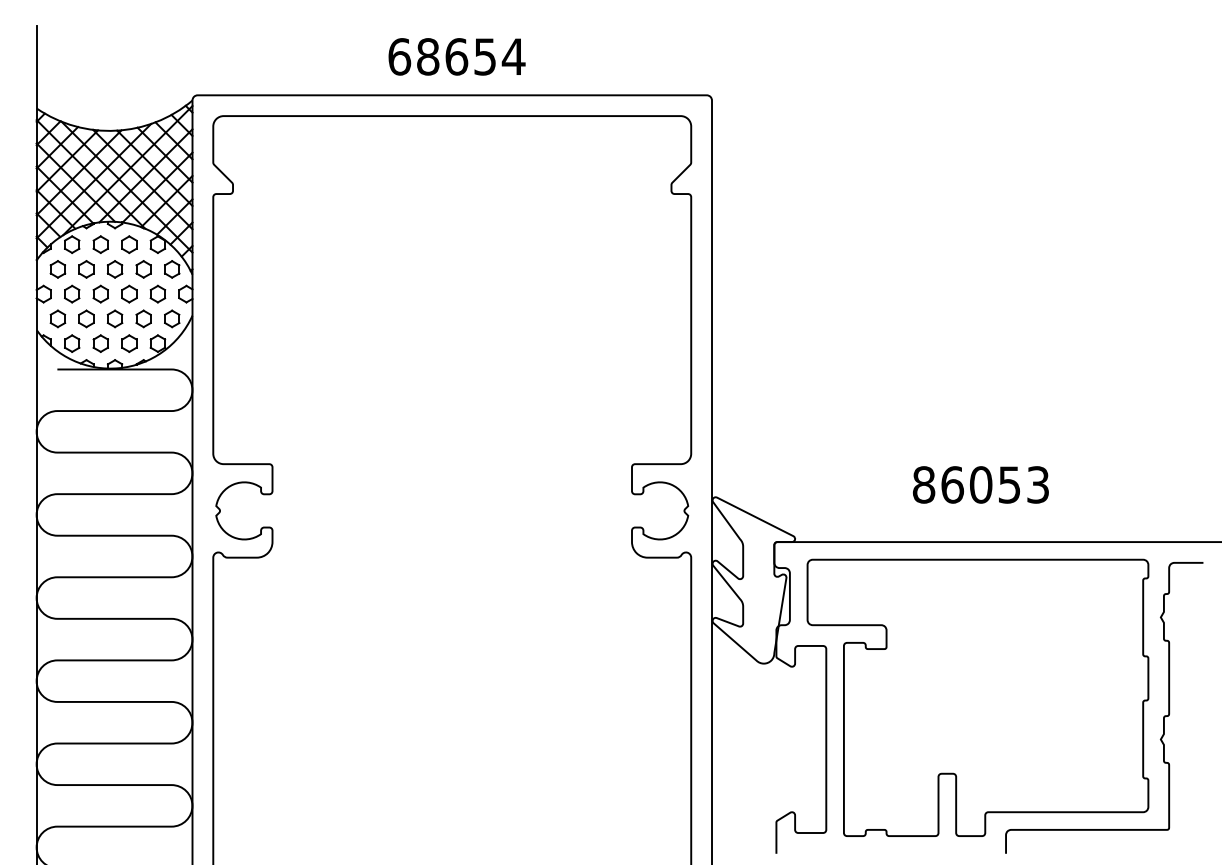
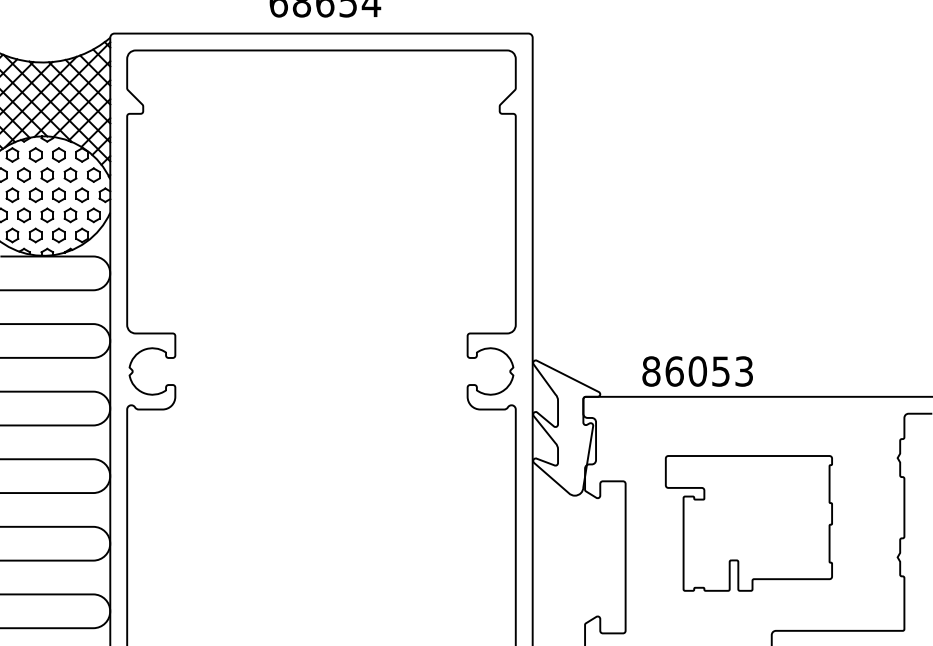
text: (980, 484) -> (697, 371), moved
part: (977, 697) -> (748, 523), size x0.6

